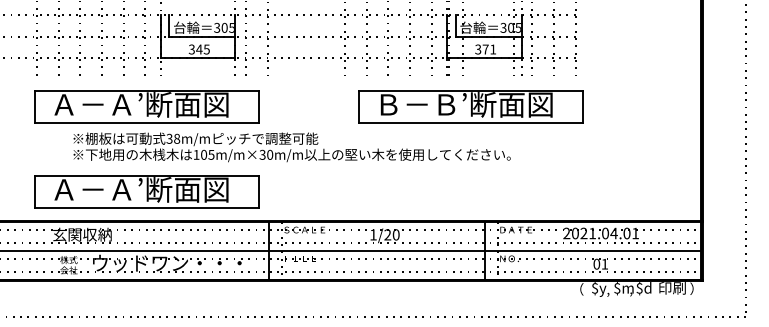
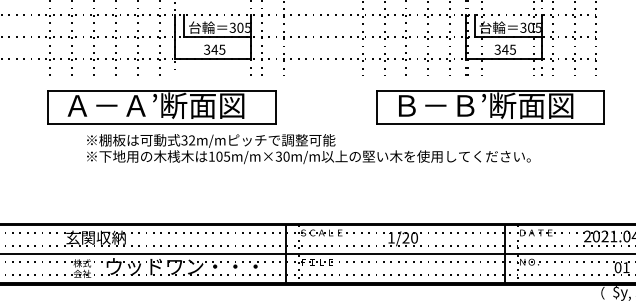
text: (489, 49) -> (509, 49), 371 -> 345
text: (177, 138) -> (192, 140), 38m/m -> 32m/m
part: (146, 191) -> (161, 193), removed

